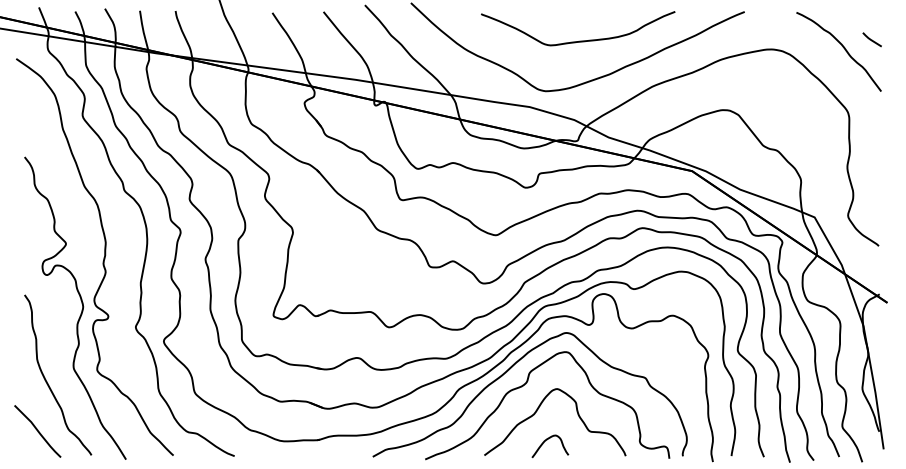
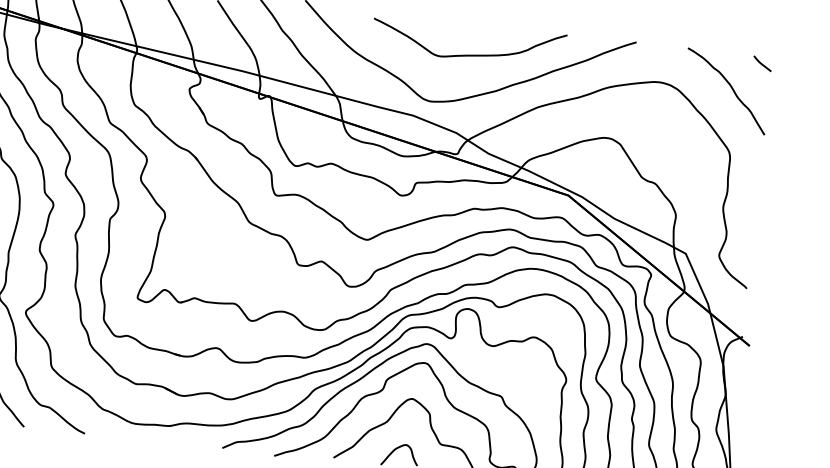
line: (871, 39) -> (761, 63), moved

